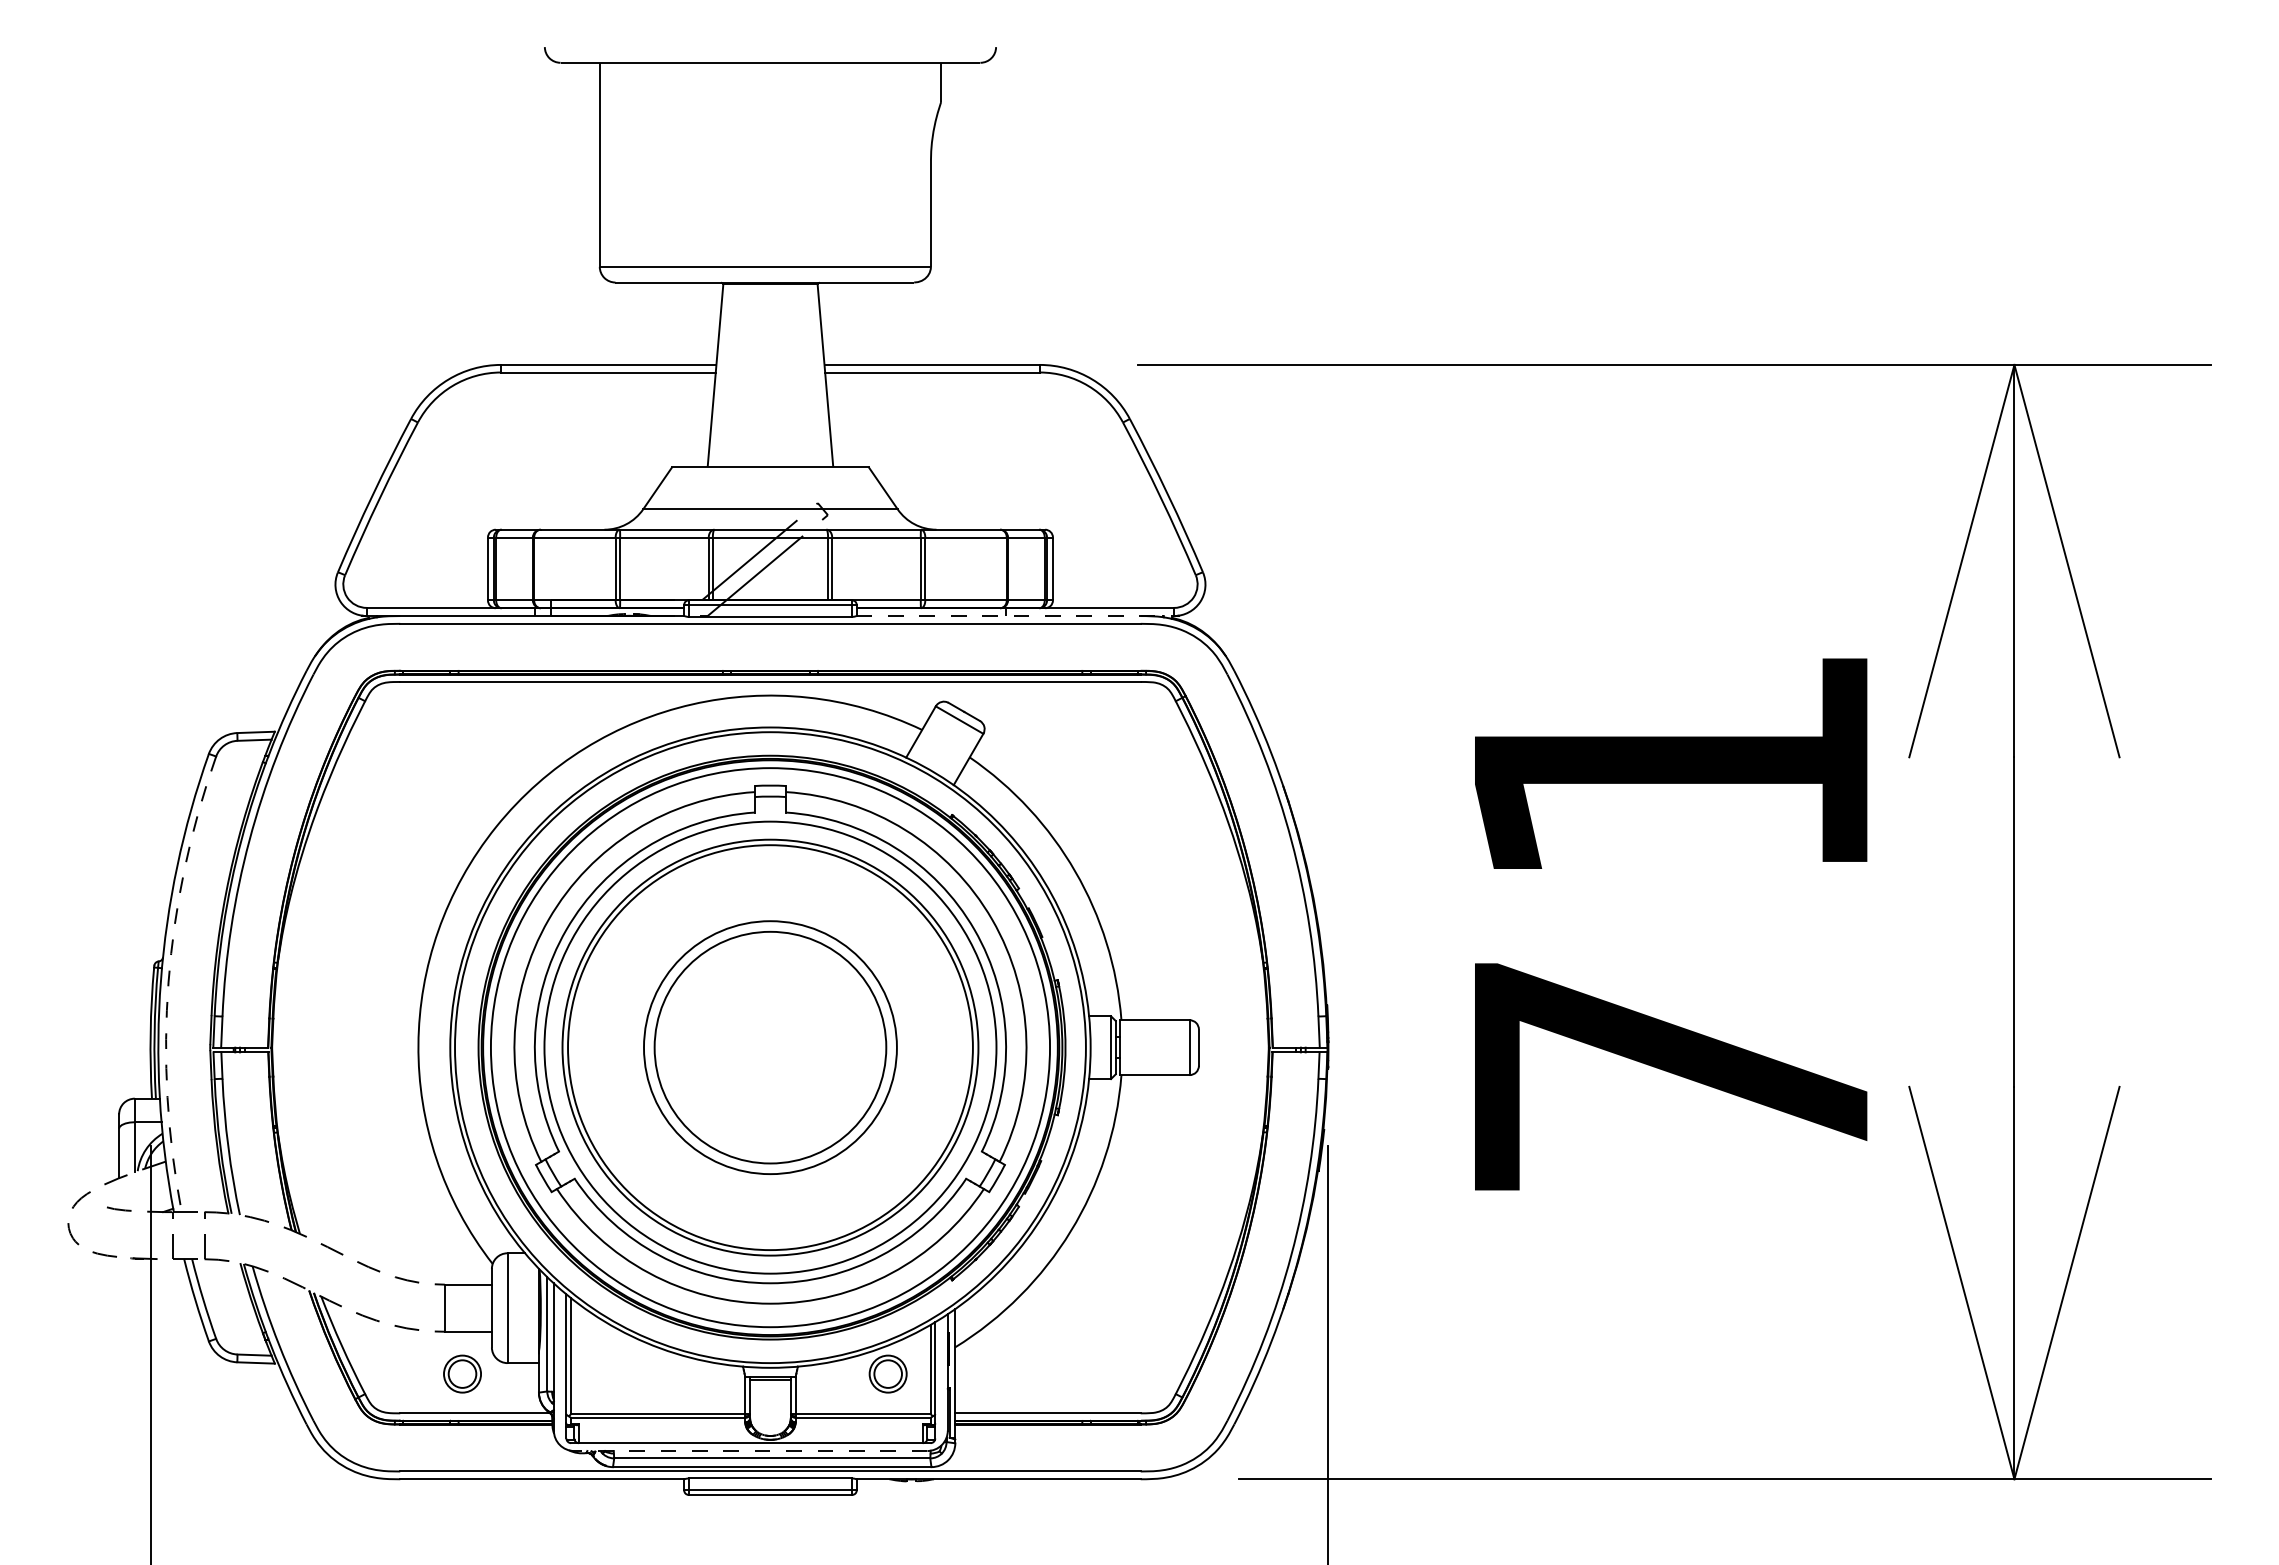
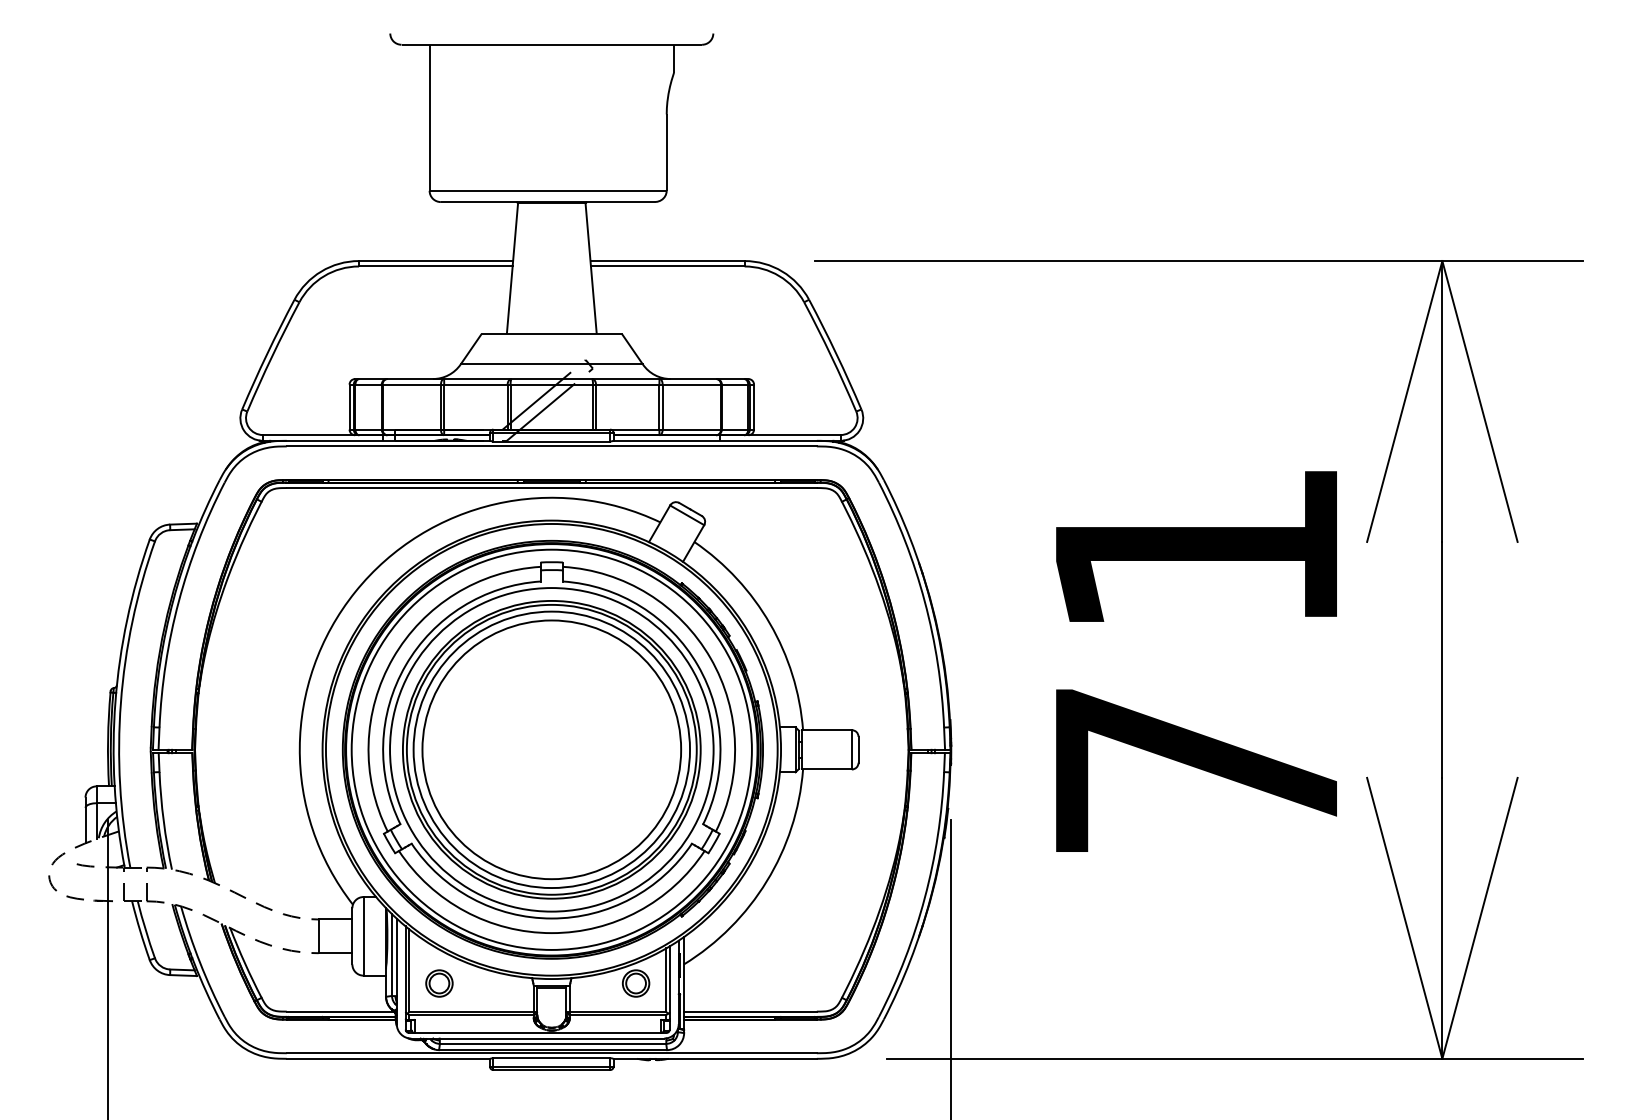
line: (1015, 616) -> (727, 441), dashed -> solid
arc: (168, 982) -> (120, 703), dashed -> solid
circle: (770, 1047) -> (551, 749), size x1.43
circle: (770, 1047) -> (551, 749), size x1.67
part: (462, 1373) -> (439, 983), moved
line: (750, 1451) -> (537, 1038), dashed -> solid

